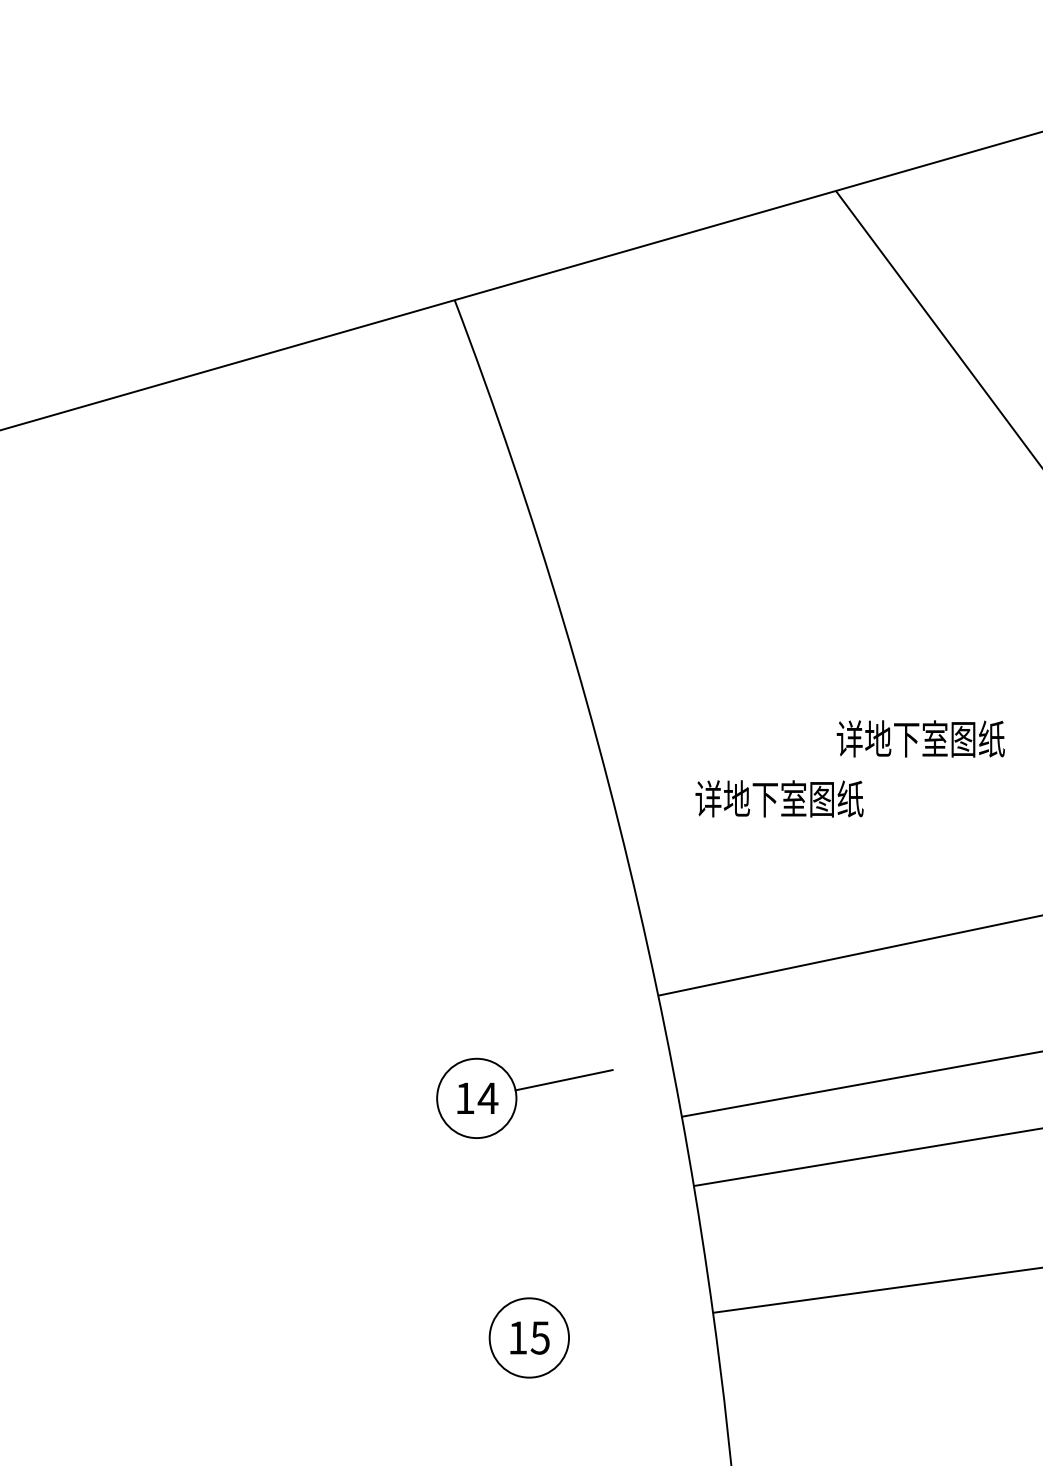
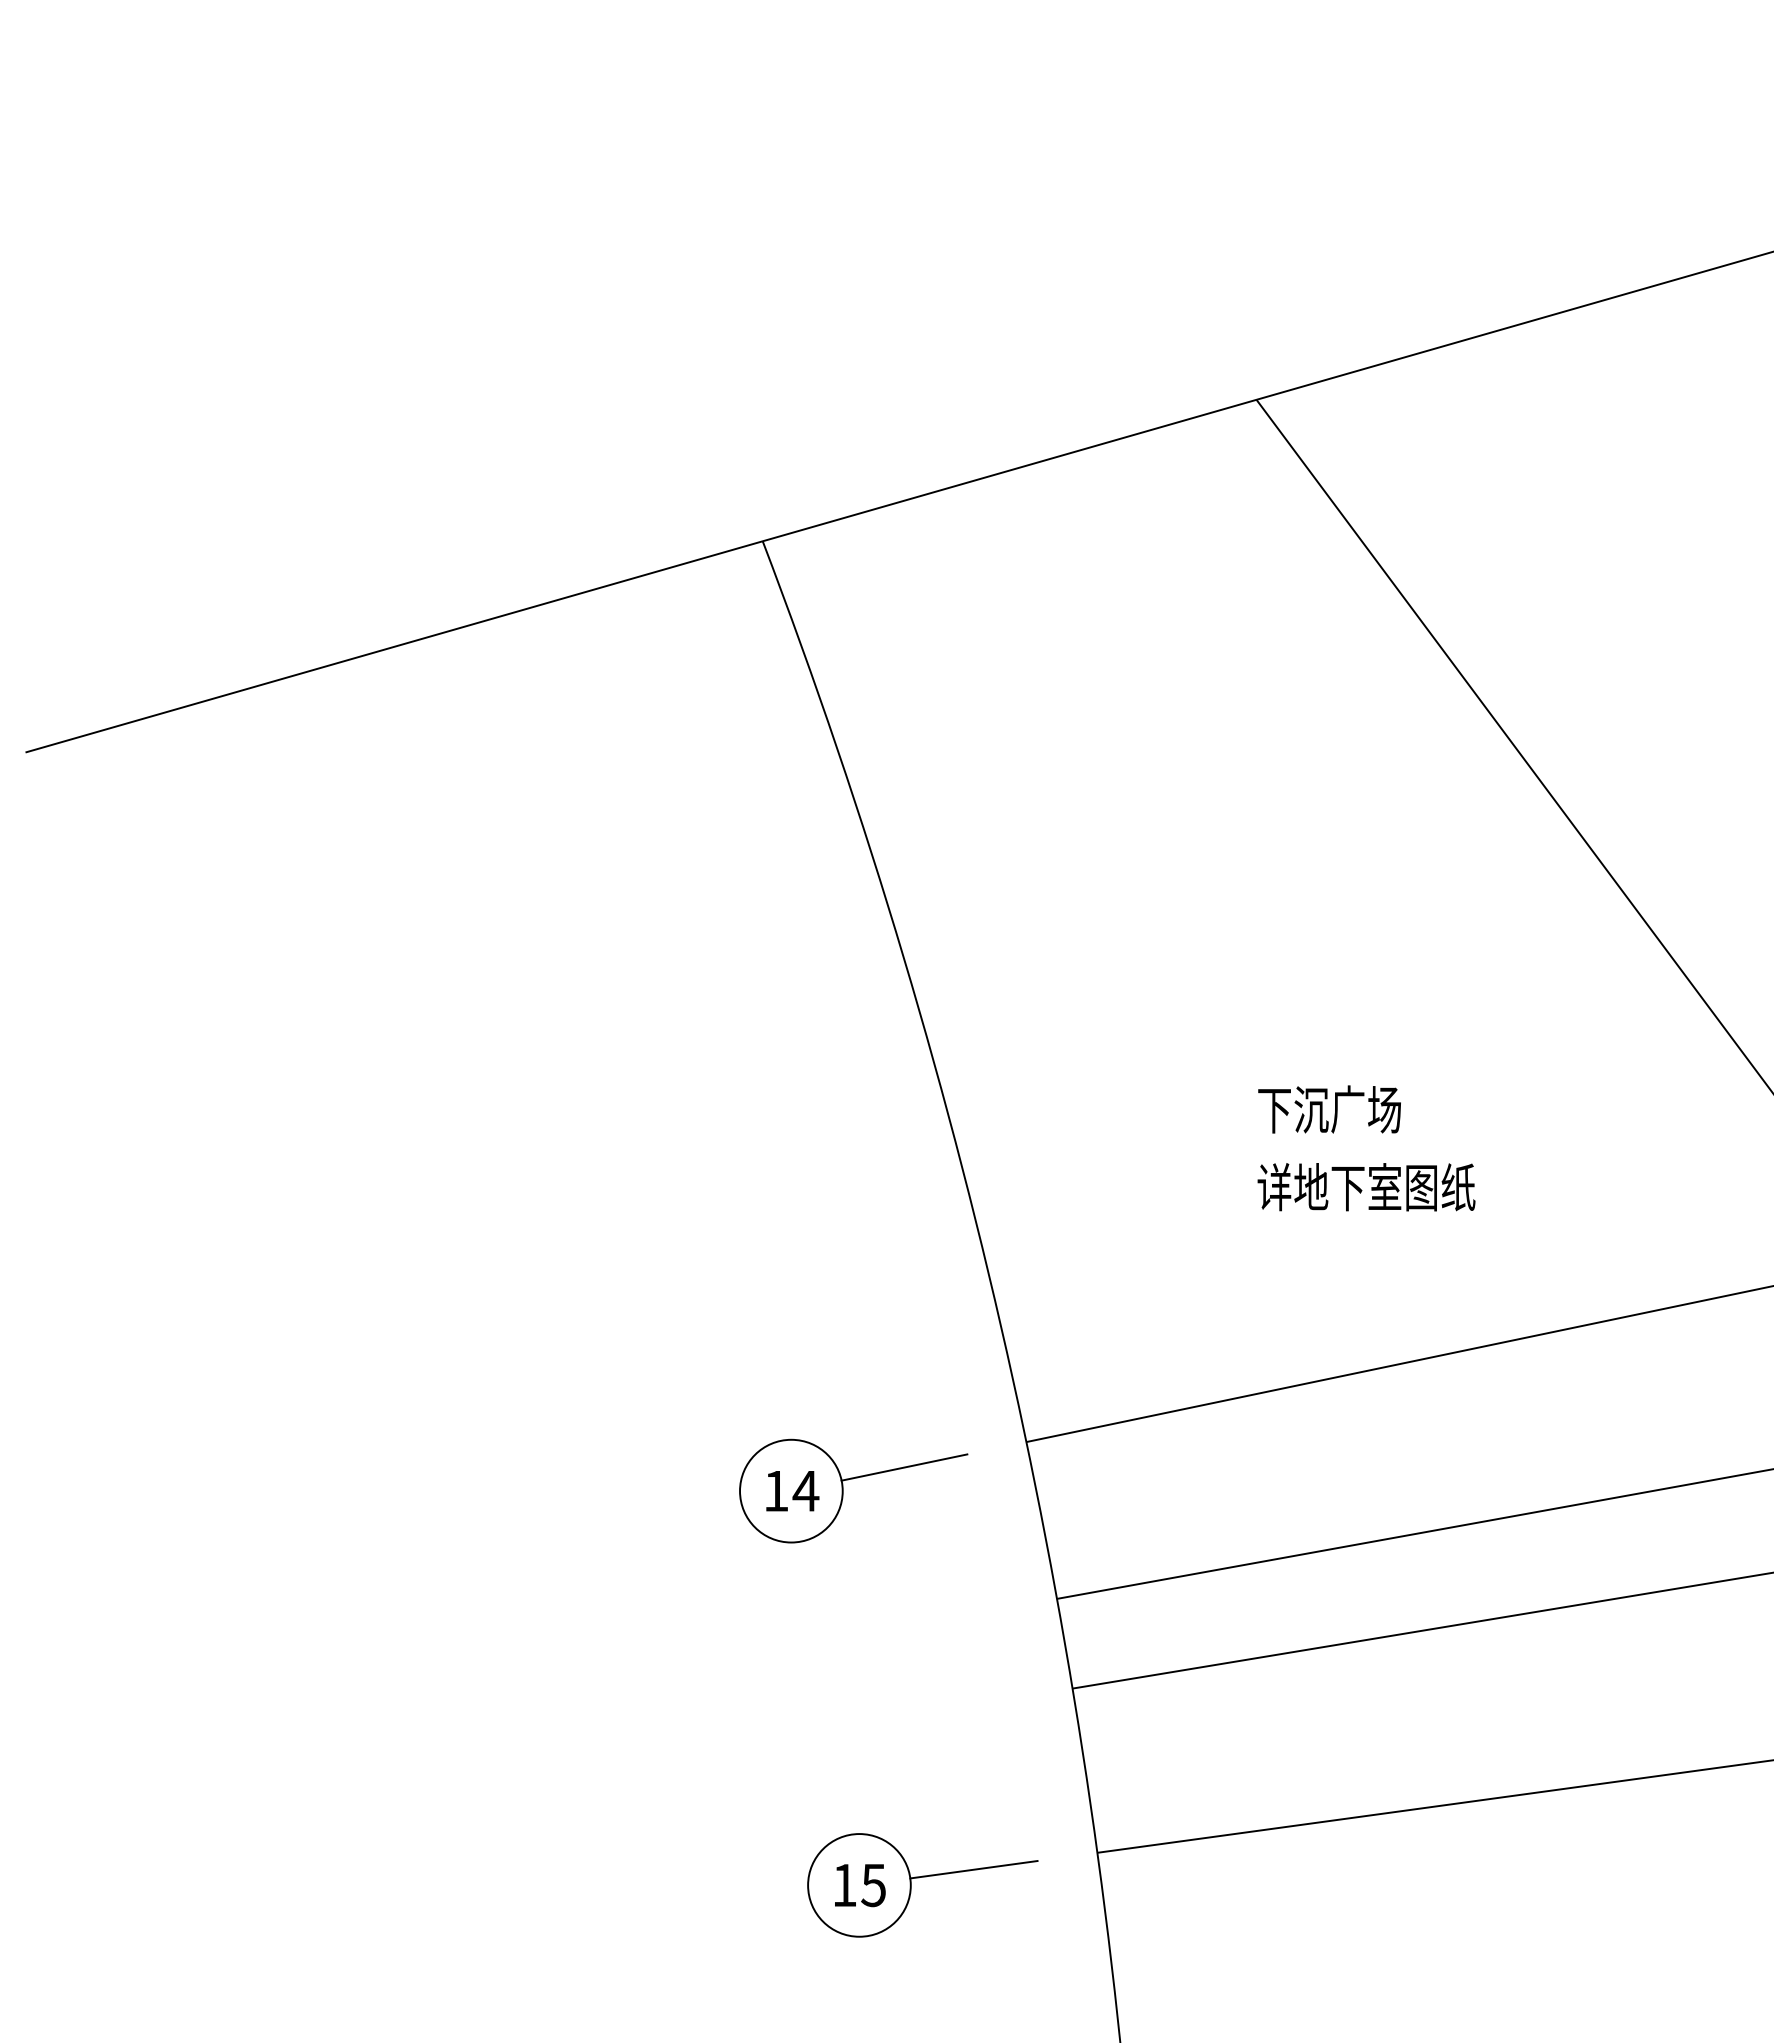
text: (920, 738) -> (1366, 1109), 详地下室图纸 -> 下沉广场
text: (779, 799) -> (1366, 1187), moved
part: (517, 1097) -> (843, 1490), moved
line: (617, 1325) -> (973, 1869), added

